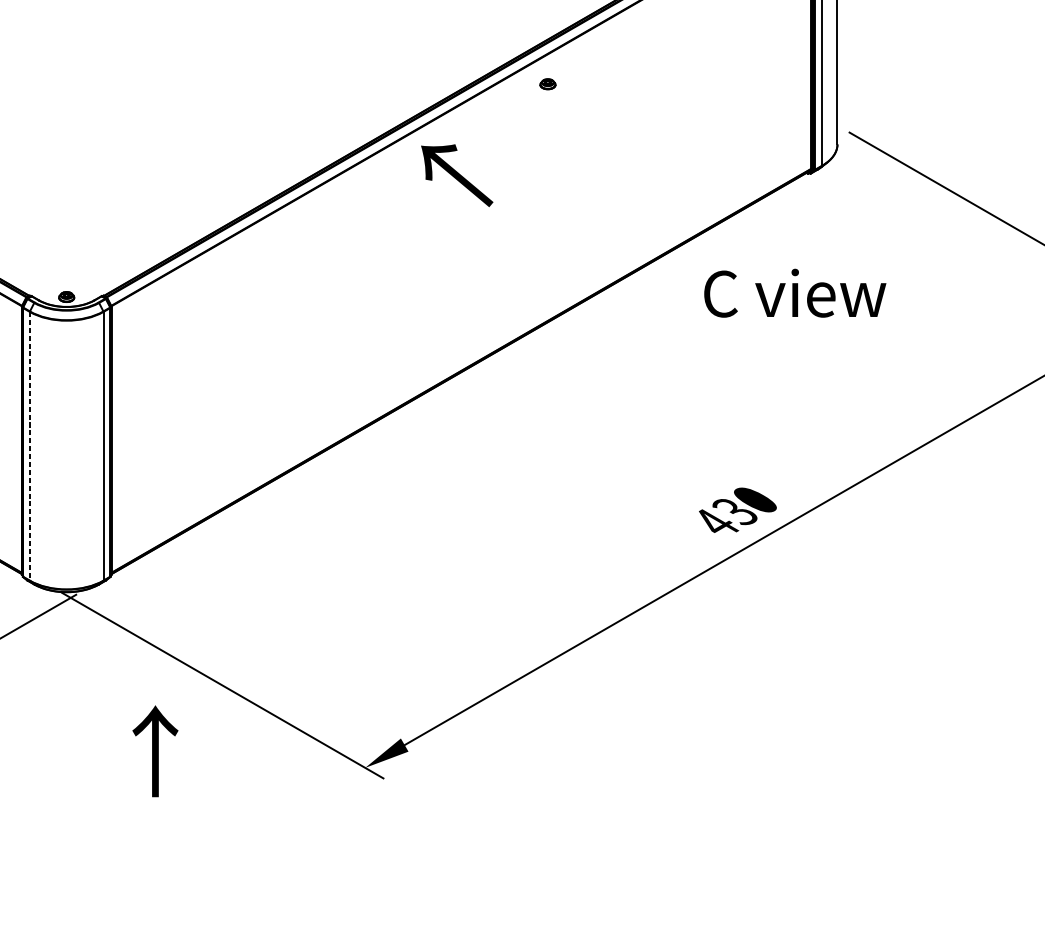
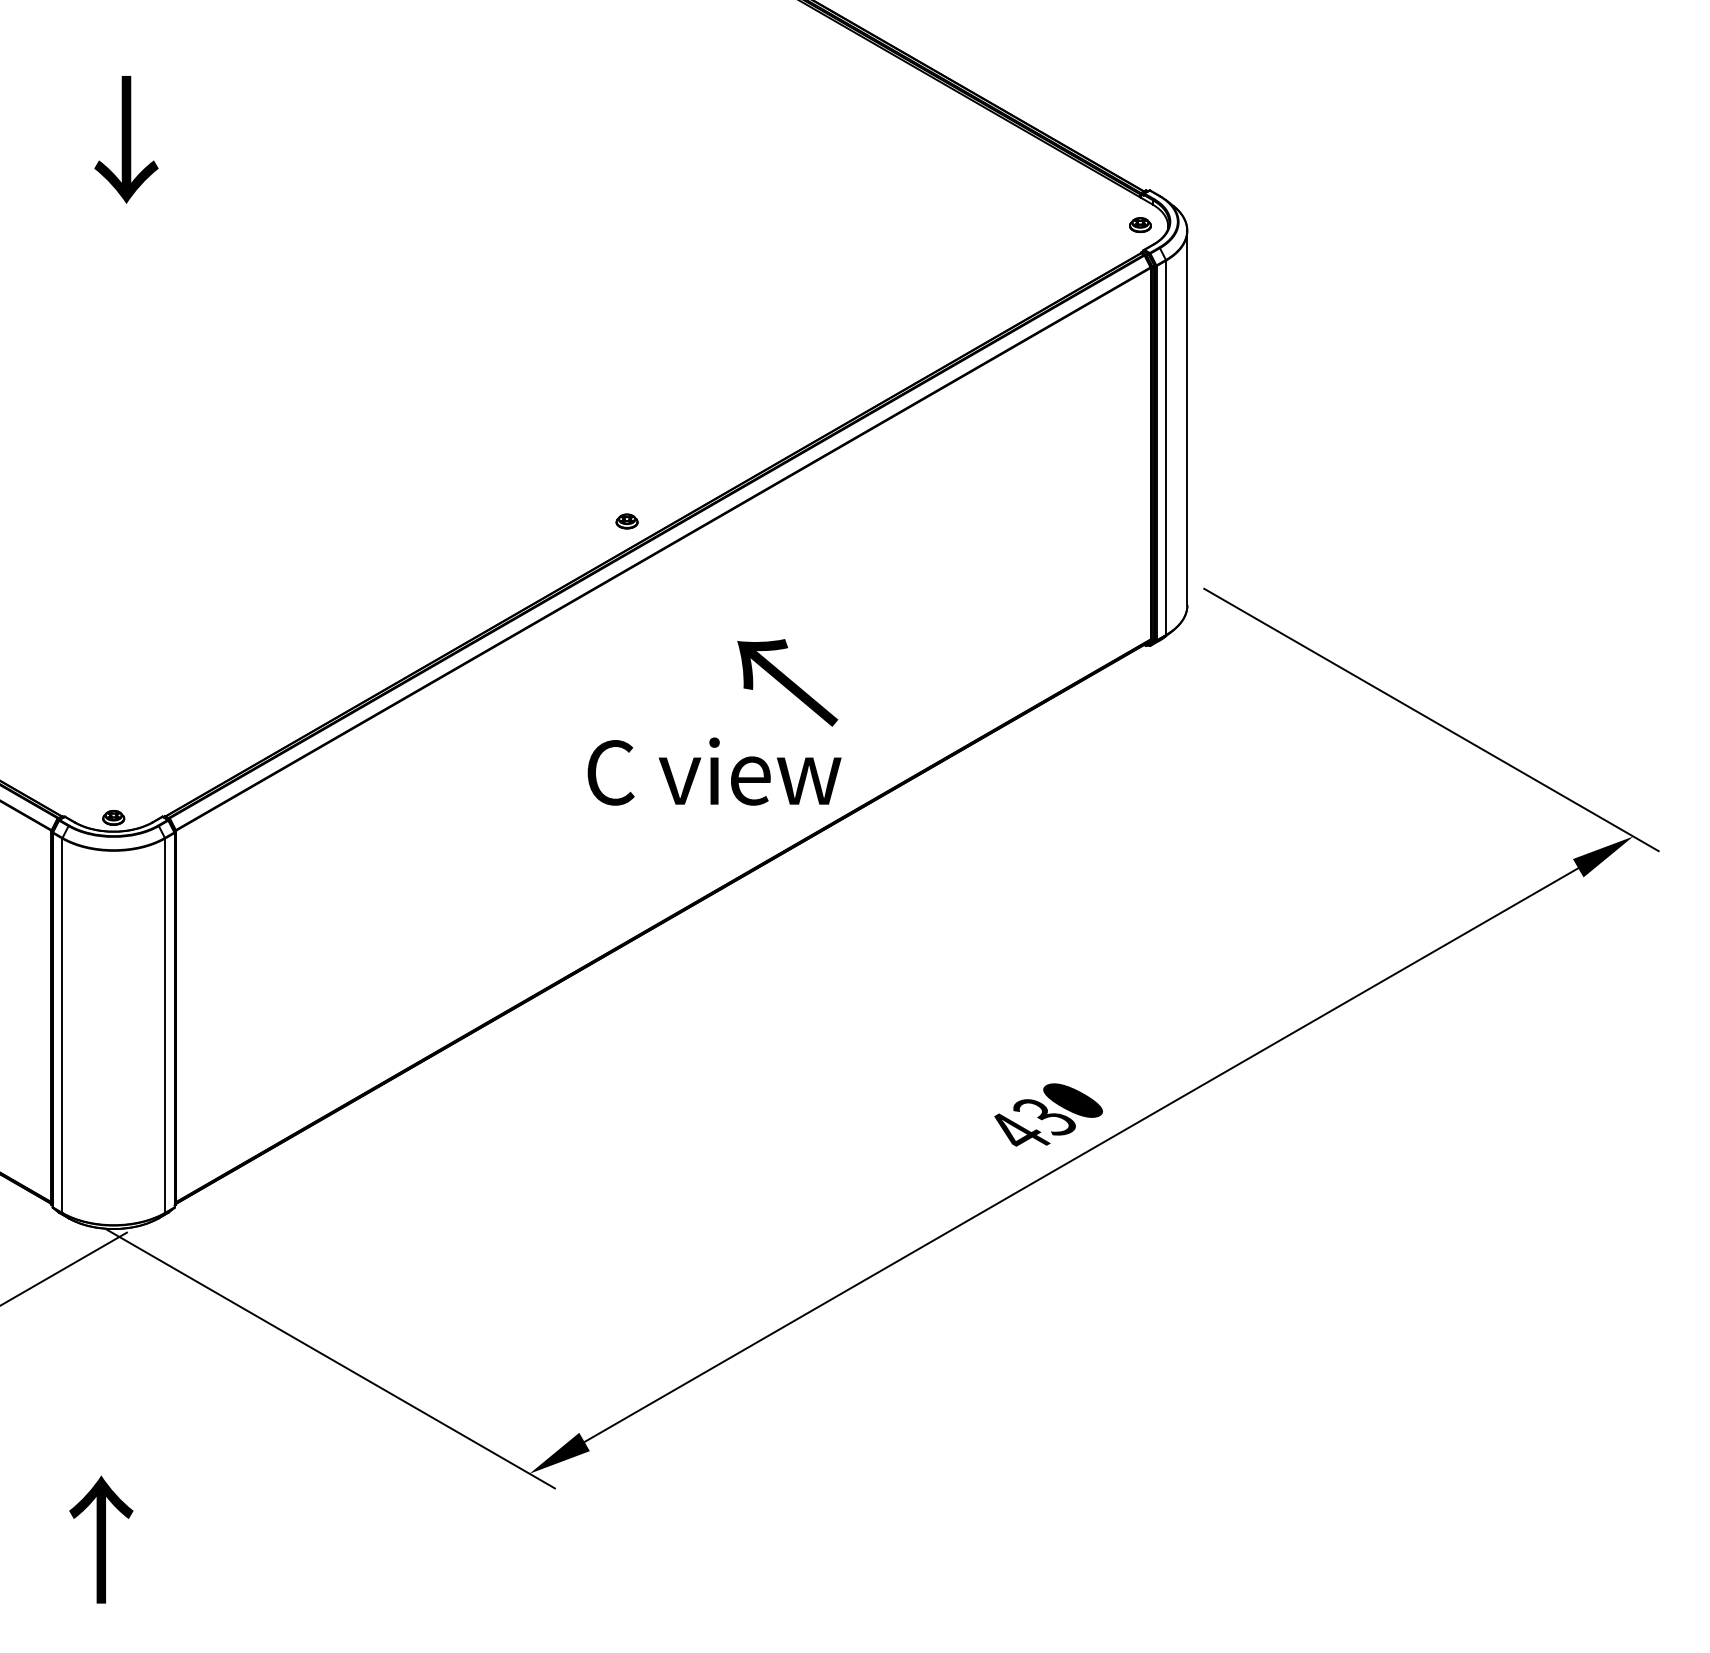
part: (547, 84) -> (626, 521), moved
text: (457, 175) -> (787, 682), moved
text: (795, 293) -> (714, 771), moved
line: (29, 446) -> (62, 1026), dashed -> solid
text: (155, 751) -> (101, 1539), moved

